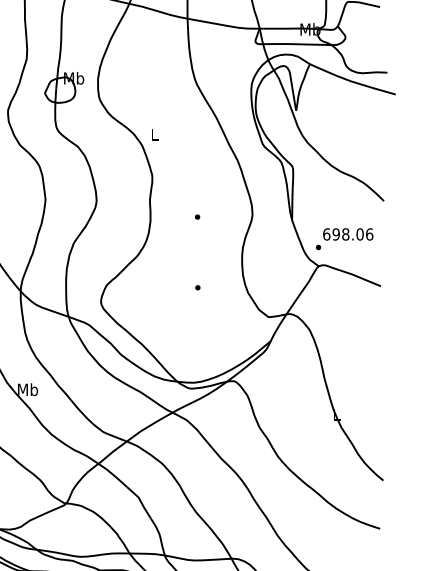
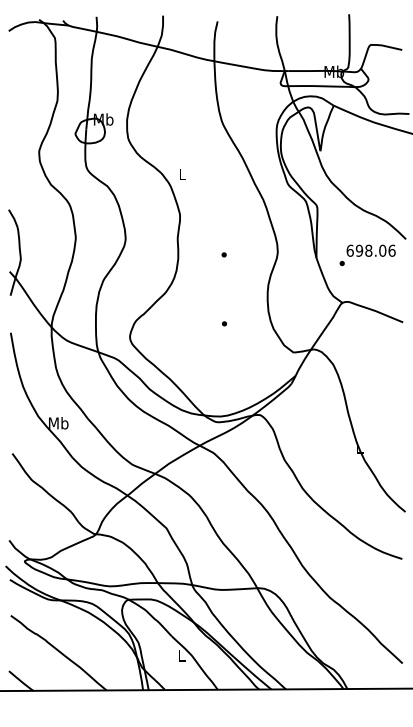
text: (344, 239) -> (367, 255), moved

